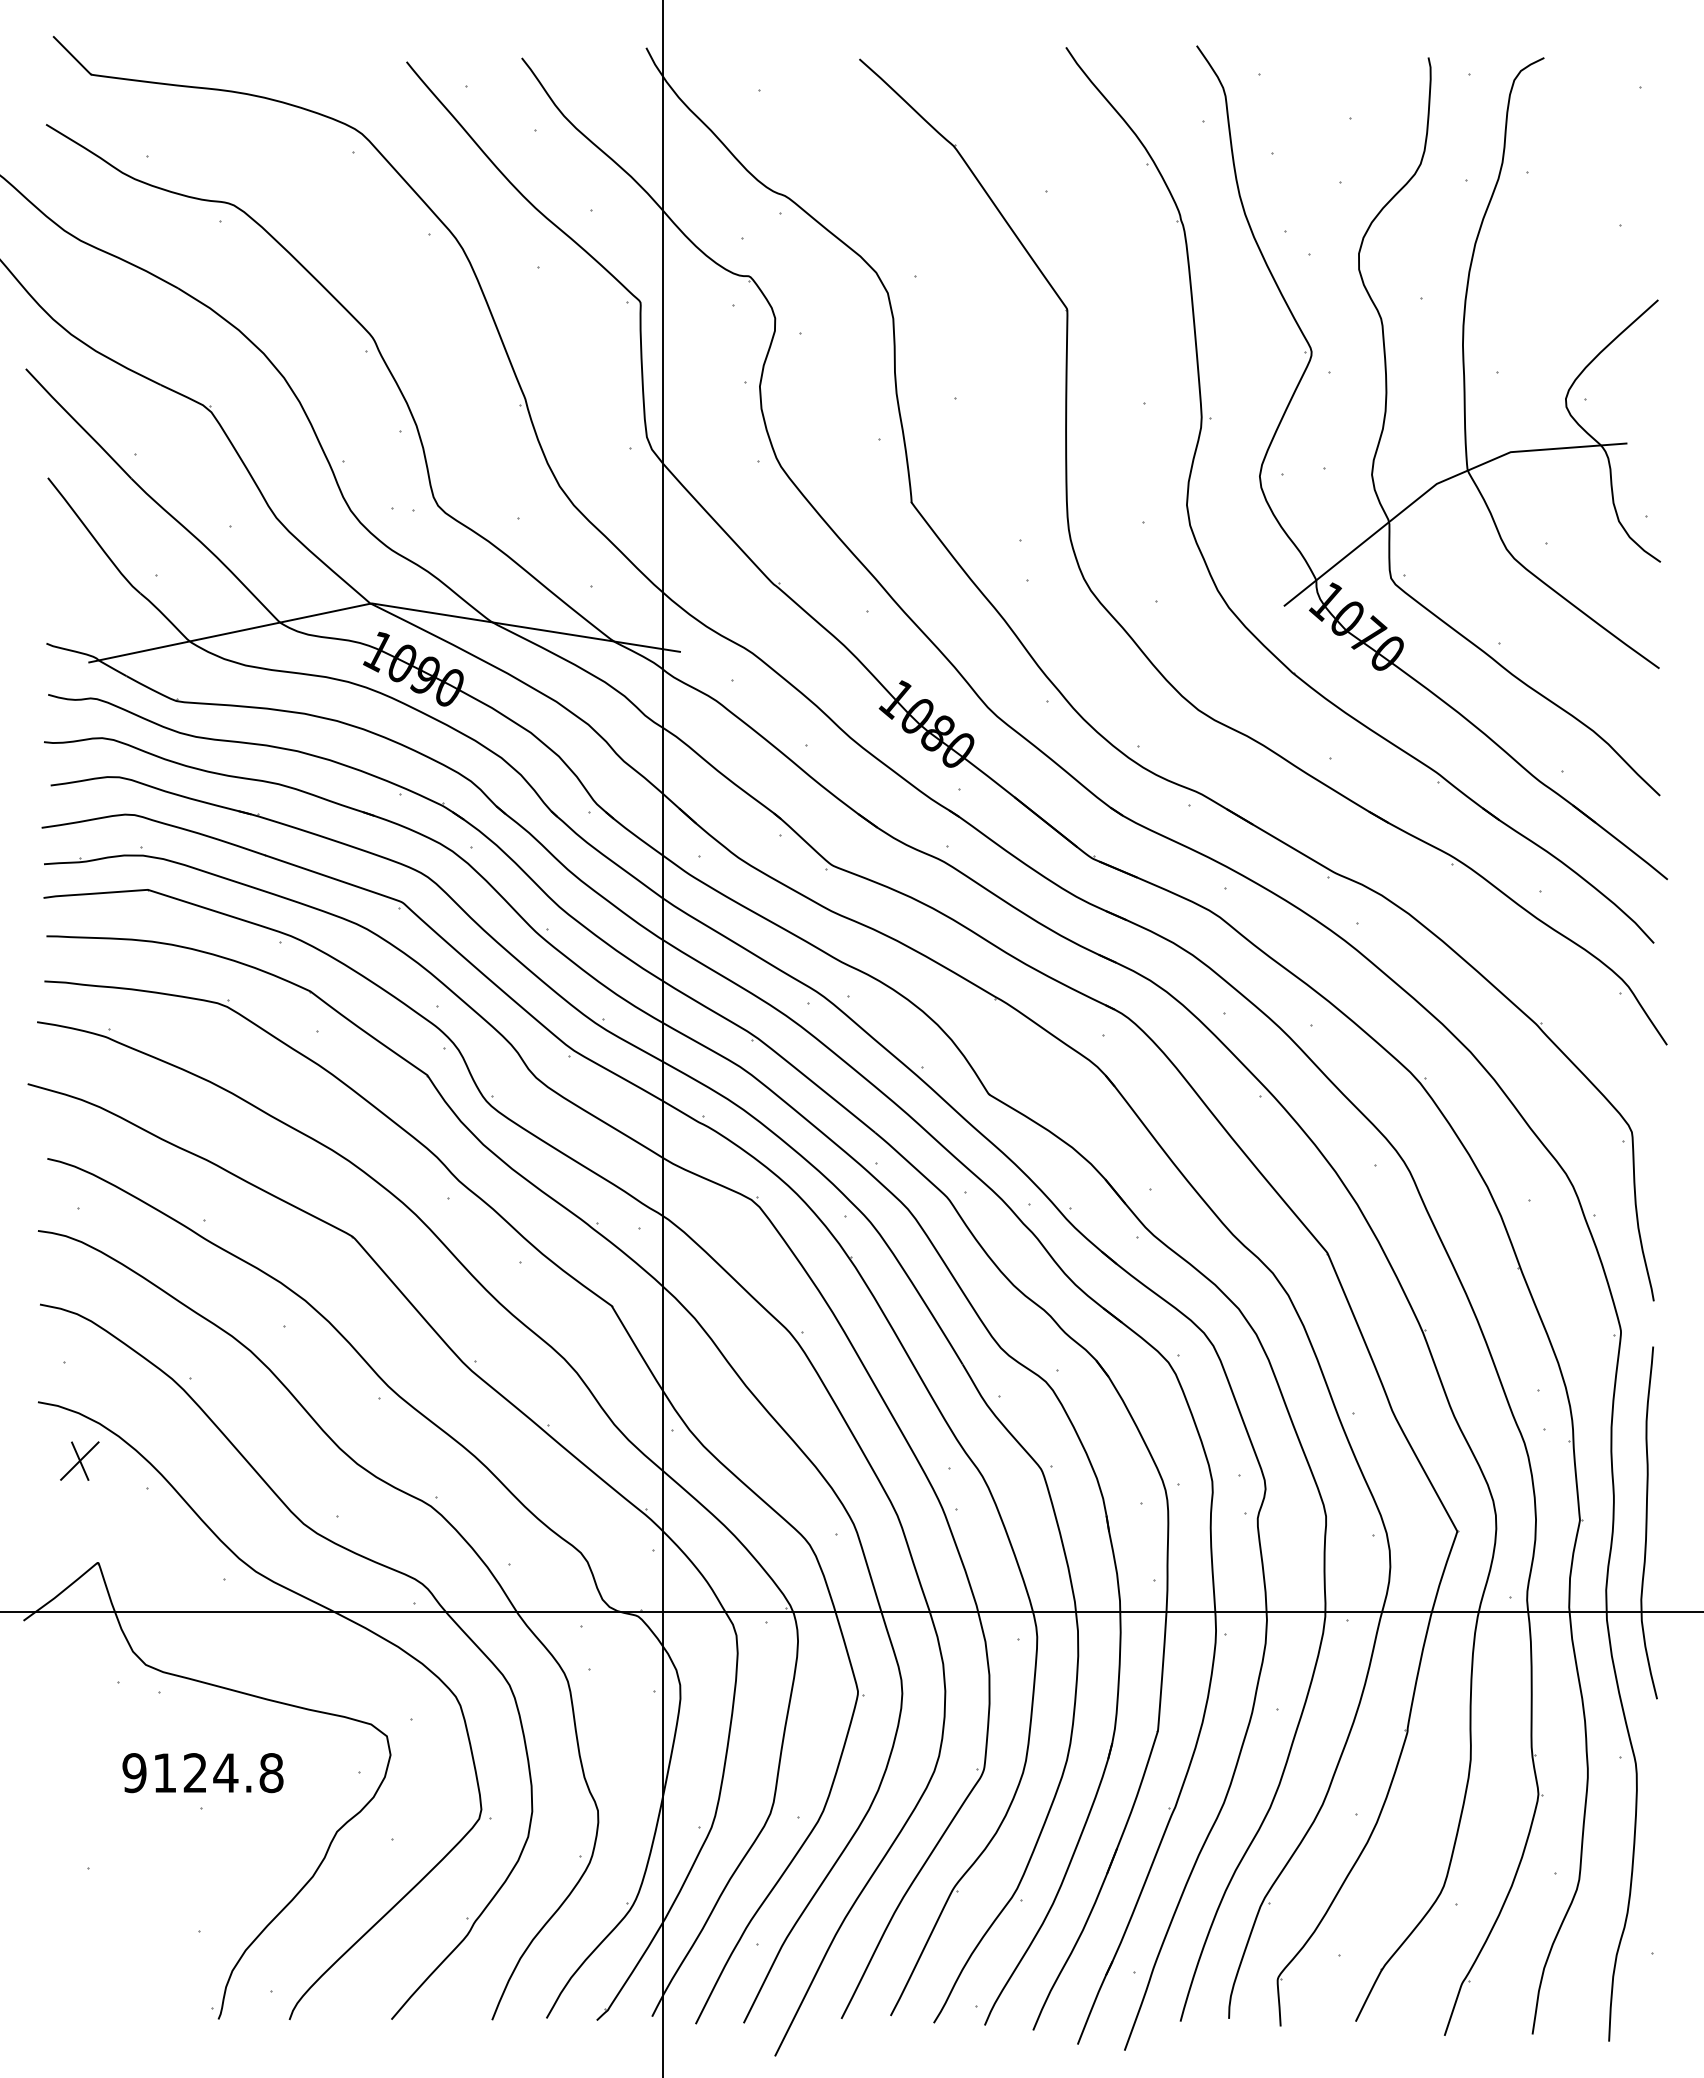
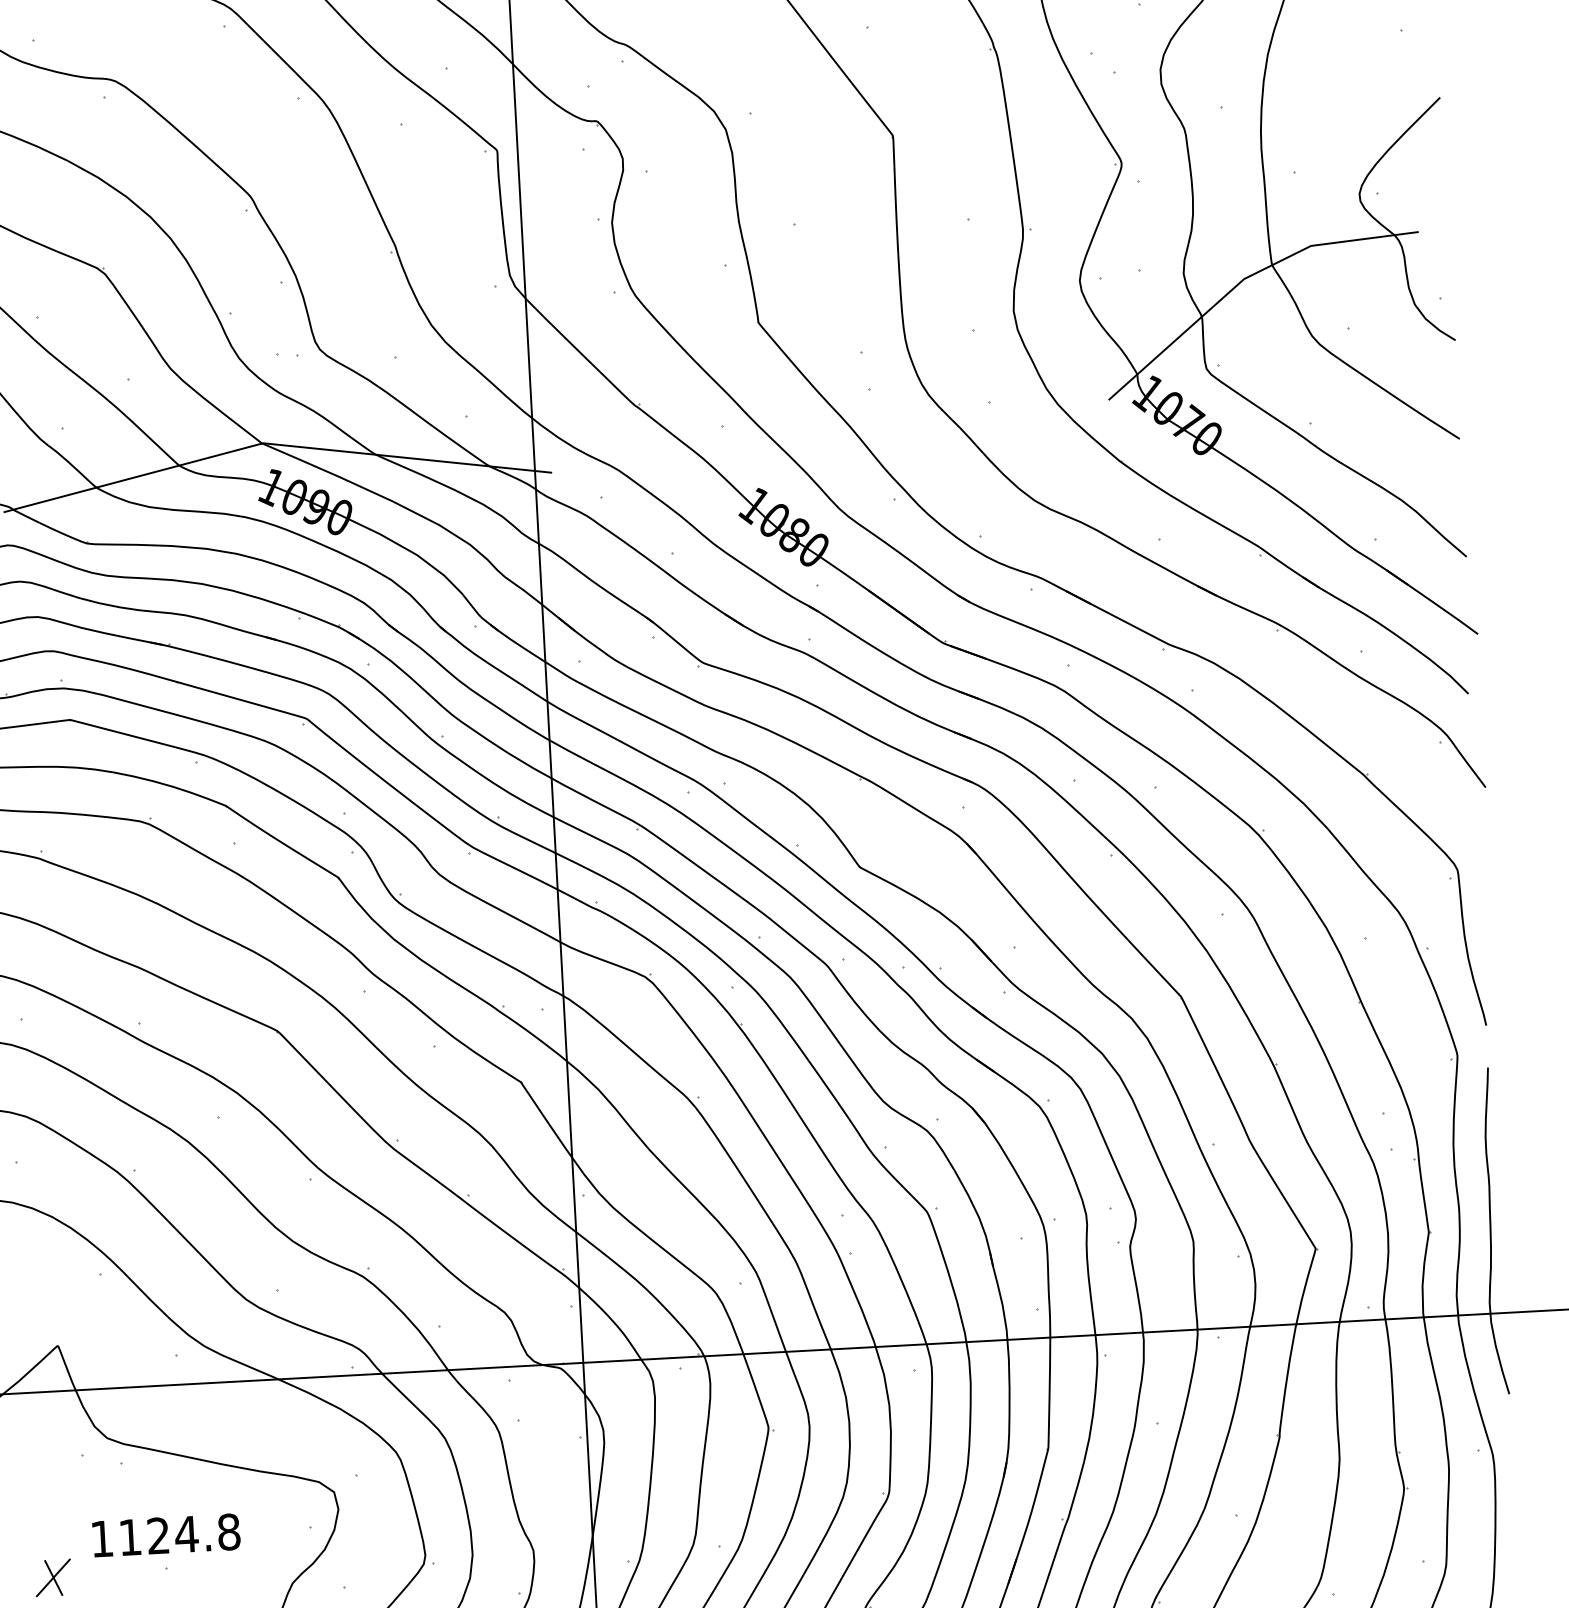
part: (79, 1460) -> (53, 1577), moved
text: (134, 1773) -> (102, 1539), 9124.8 -> 1124.8

